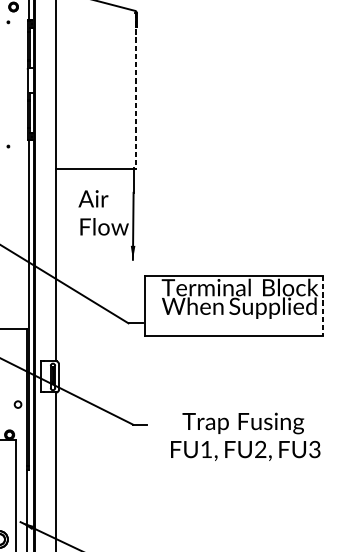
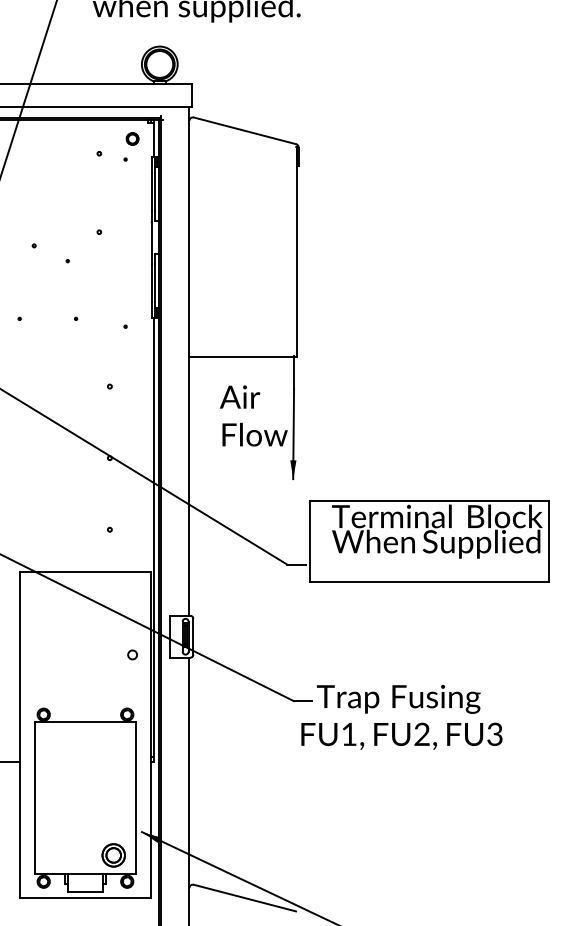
line: (135, 91) -> (296, 252), dashed -> solid
line: (322, 306) -> (548, 541), dashed -> solid
circle: (17, 404) -> (132, 654), moved
text: (245, 436) -> (401, 717), moved

